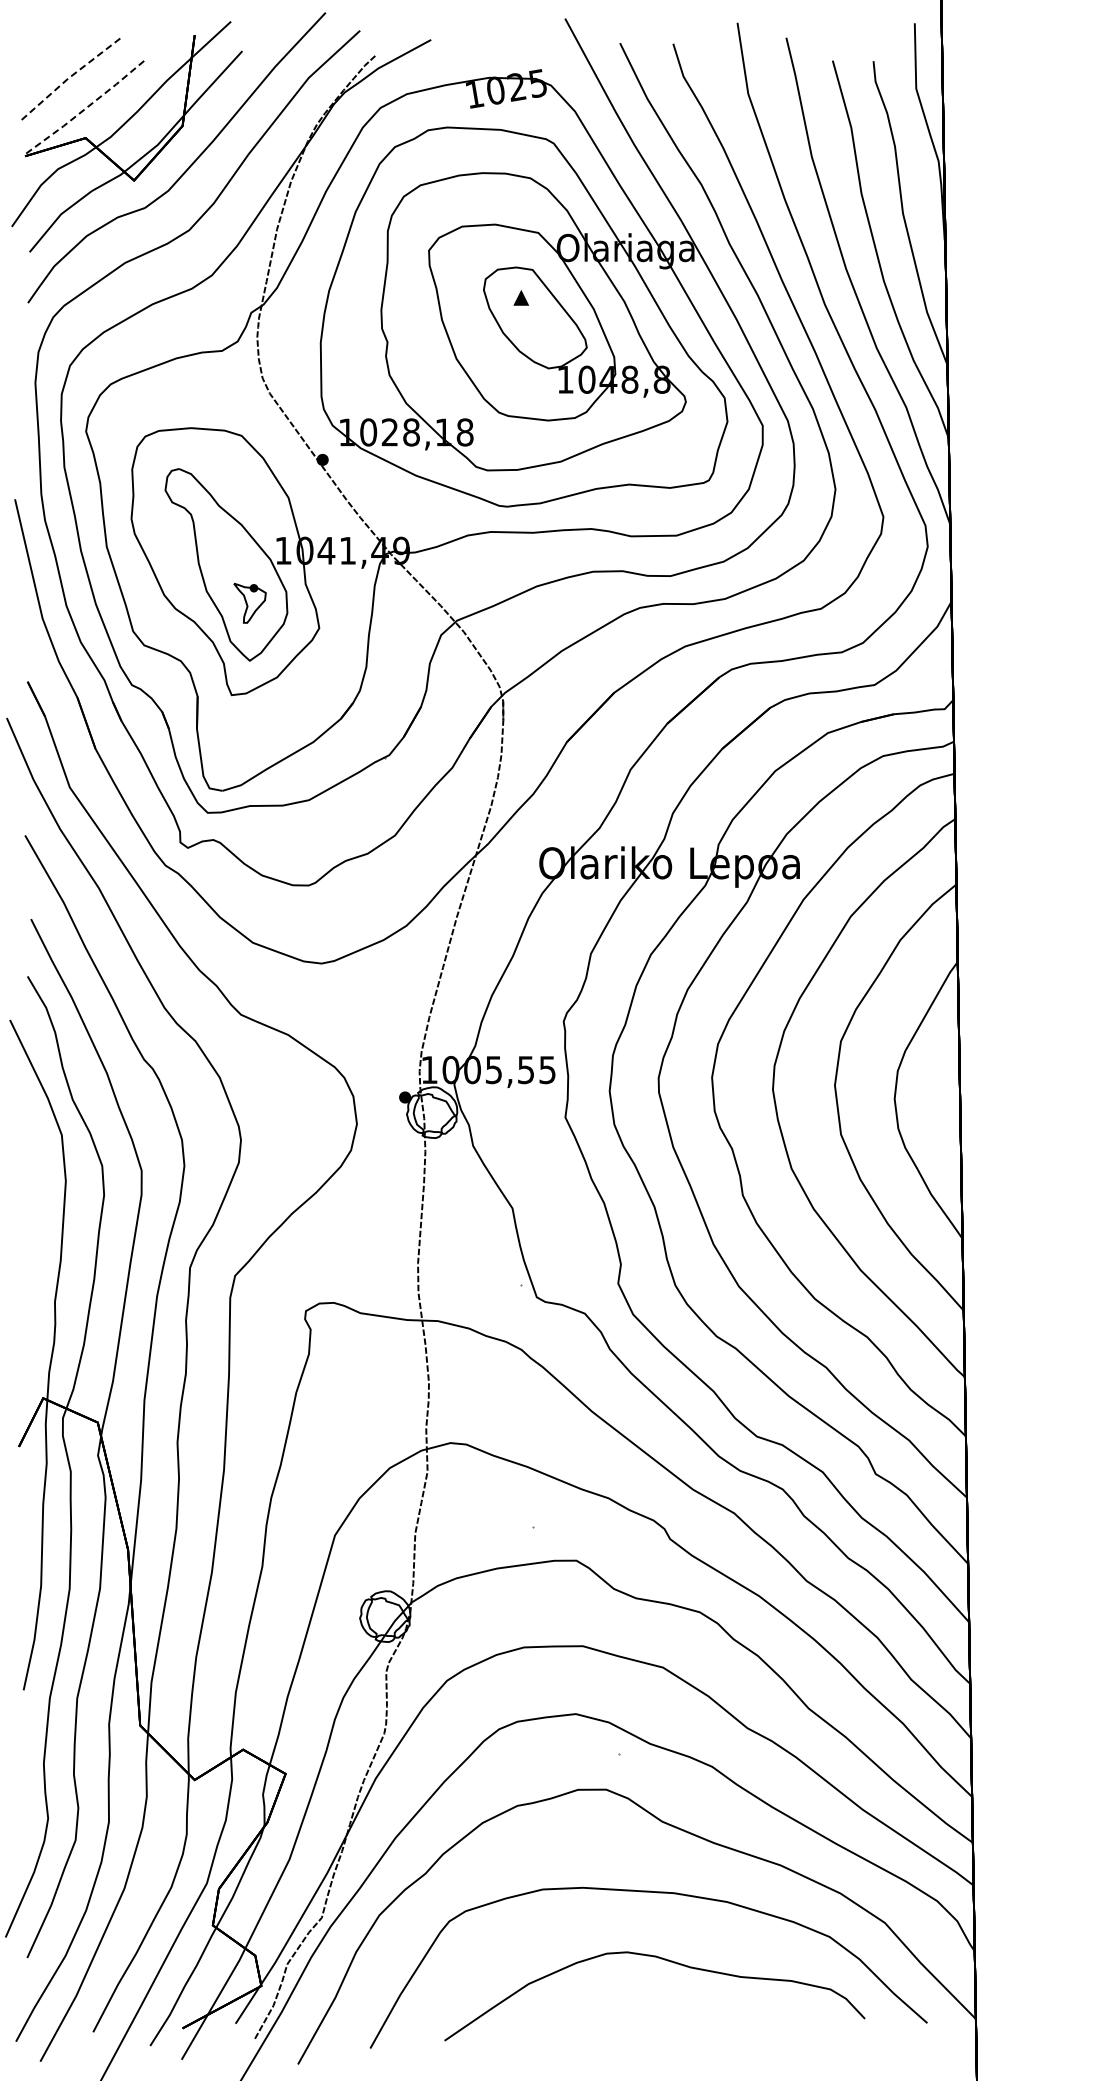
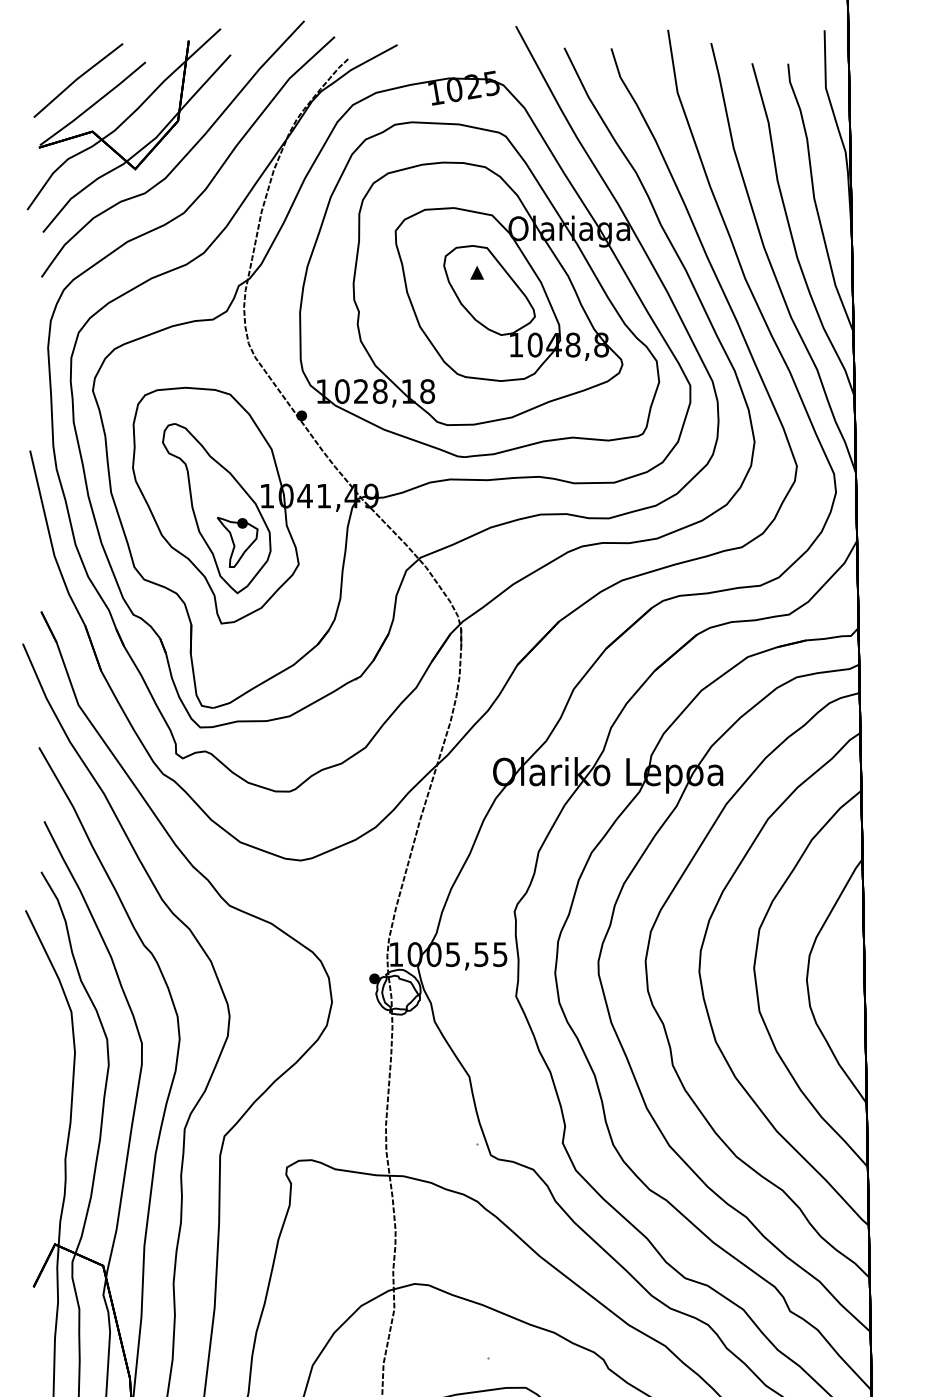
line: (68, 78) -> (77, 79), dashed -> solid
line: (86, 107) -> (93, 104), dashed -> solid
part: (249, 603) -> (237, 542), size x1.43

